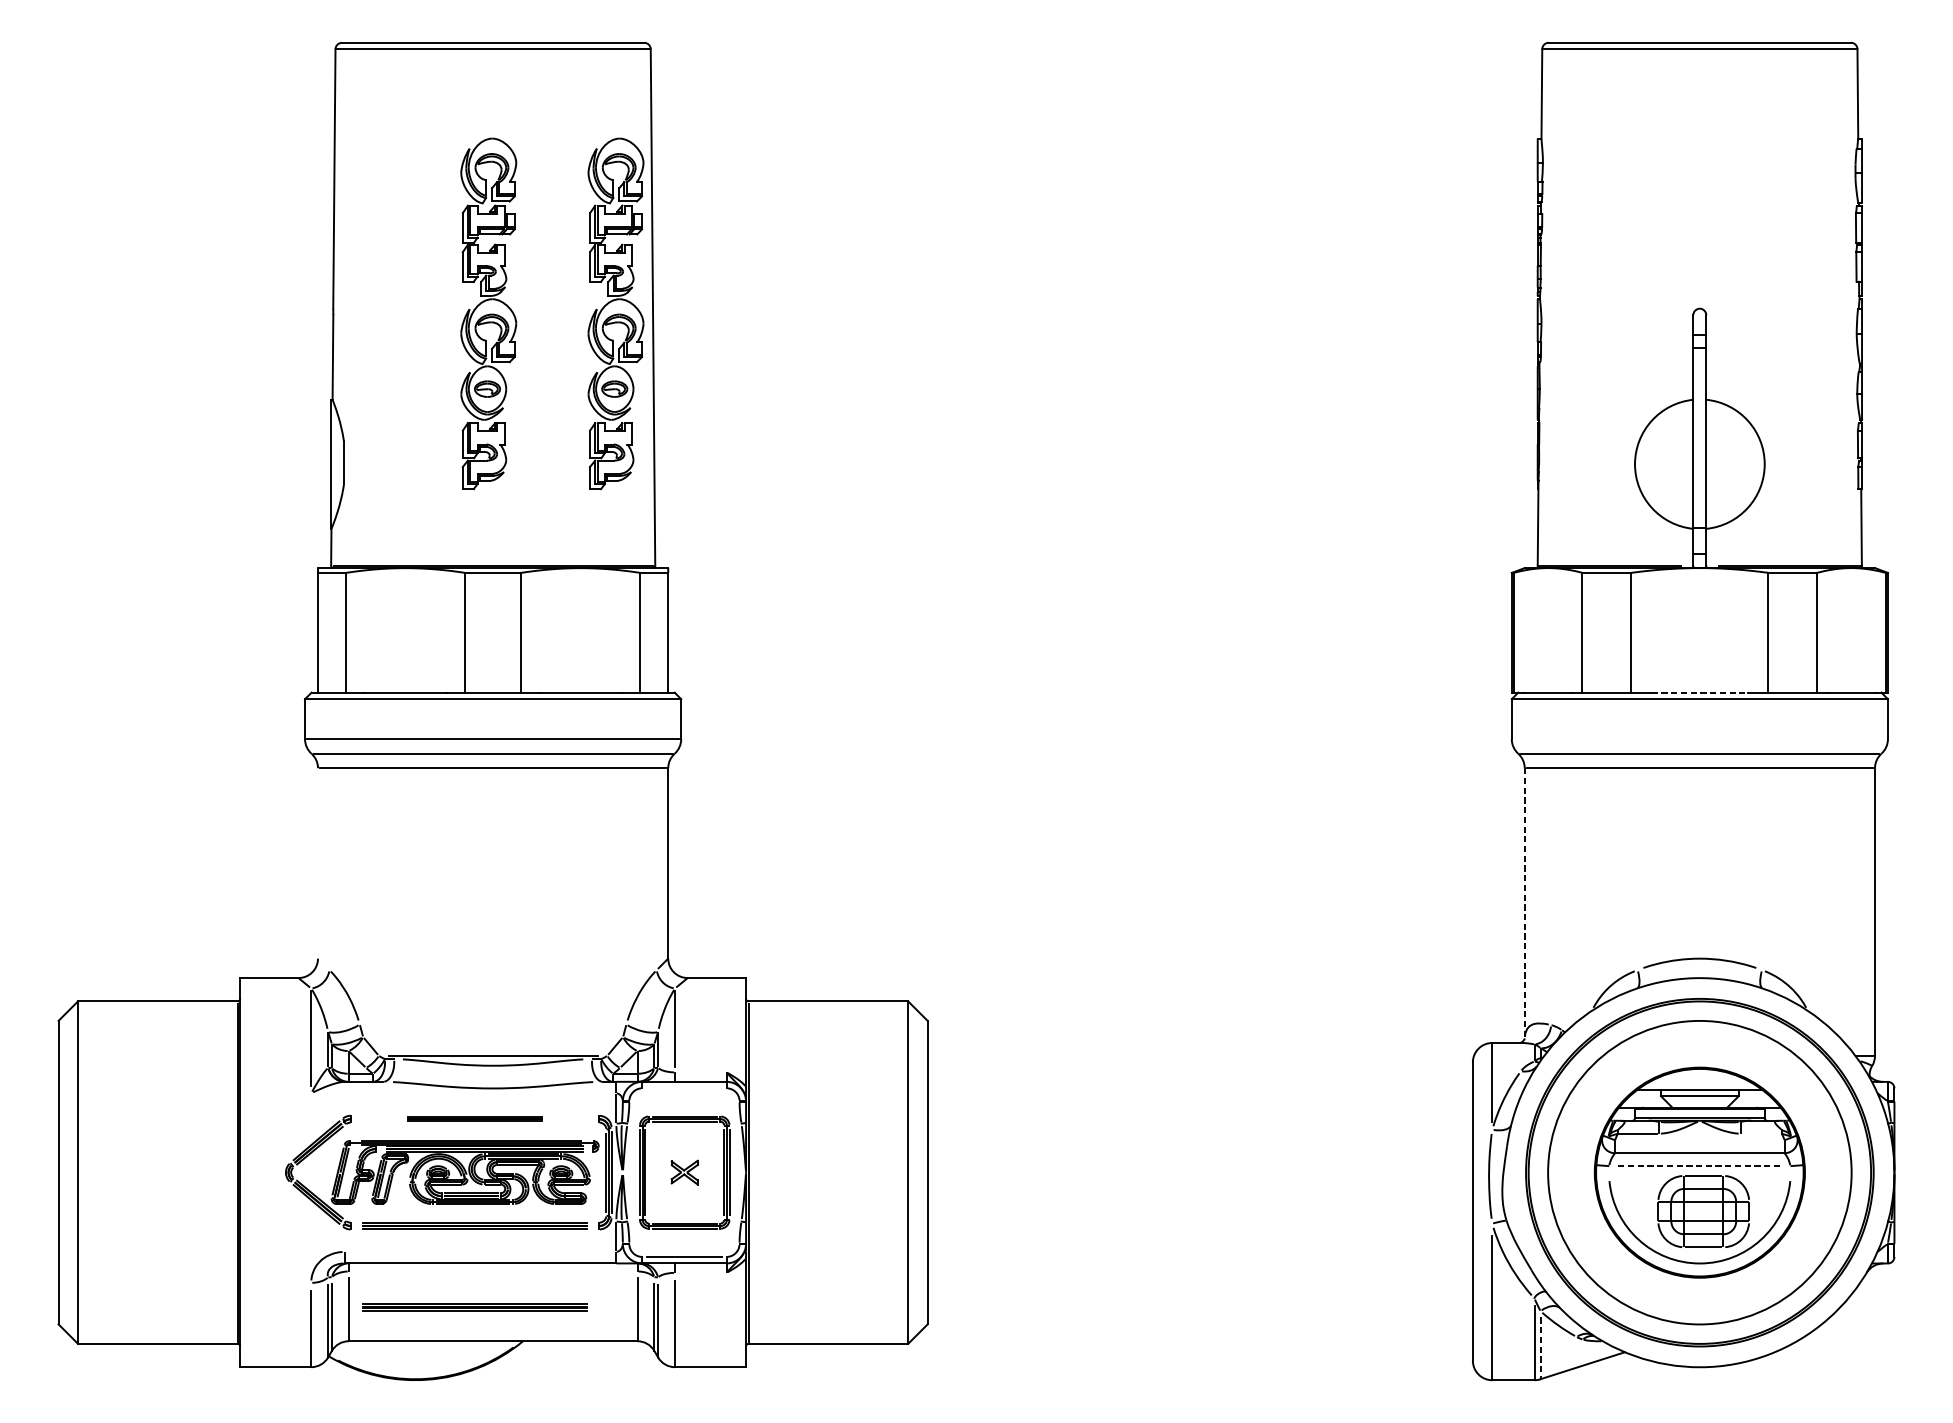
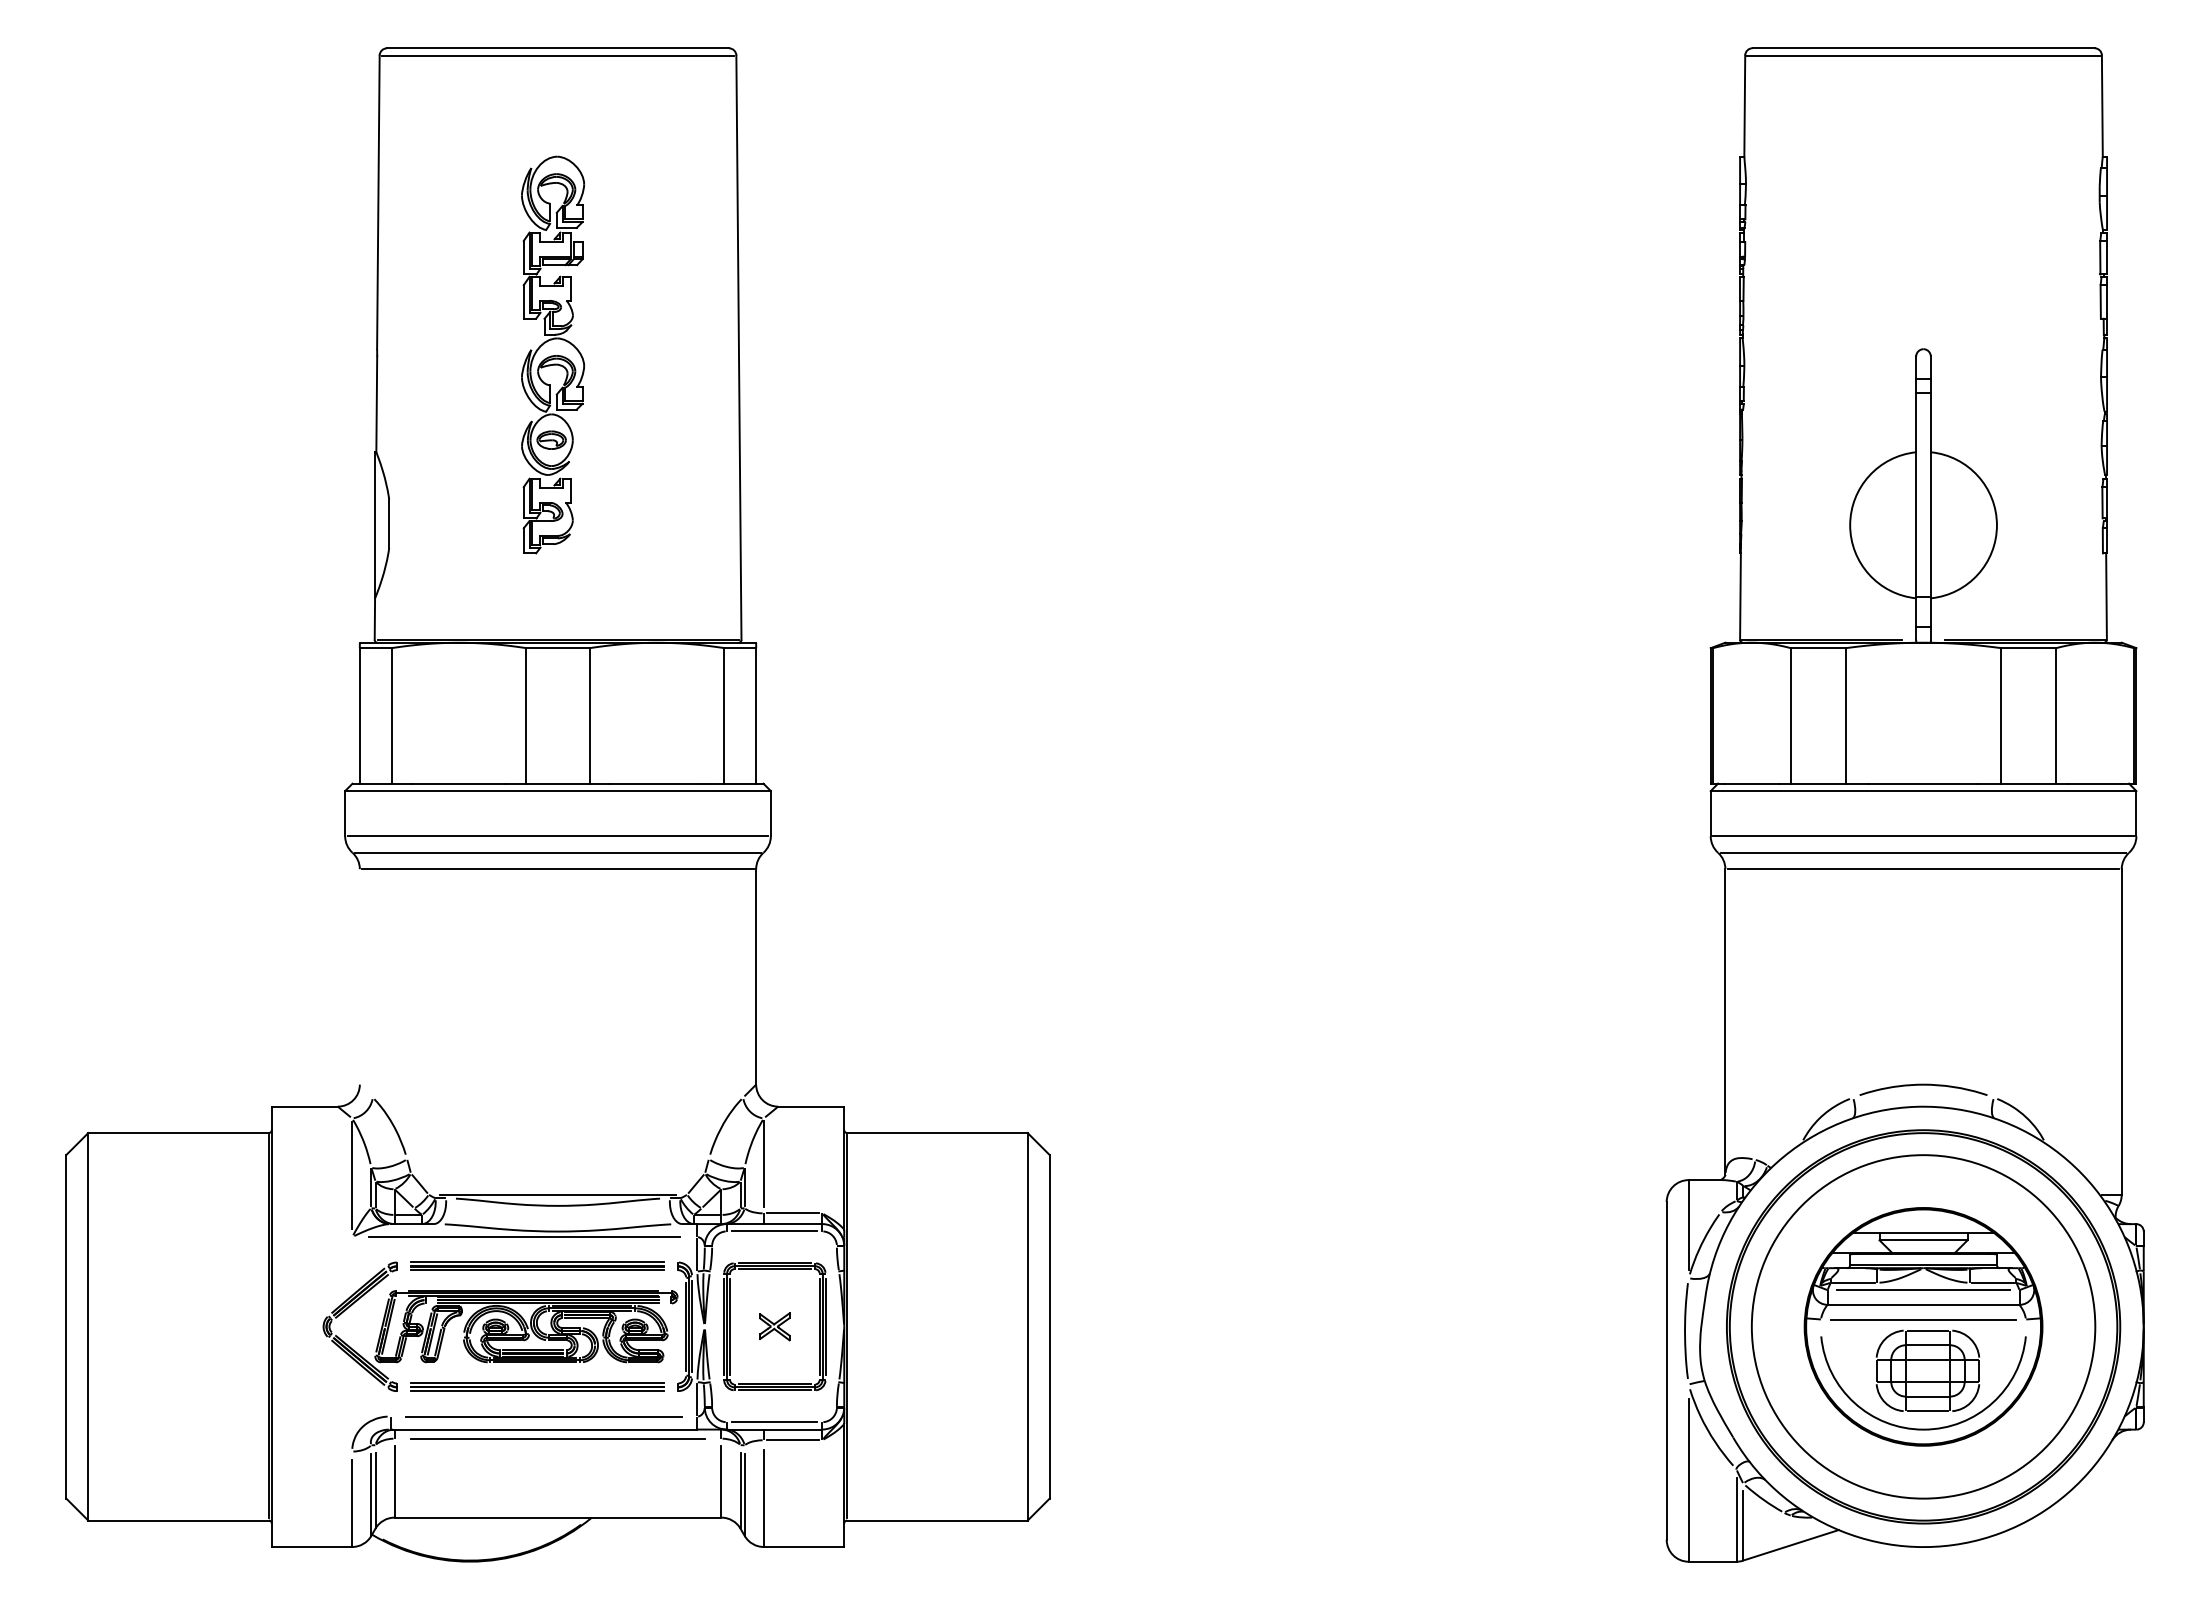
part: (616, 313) -> (697, 354), removed
line: (1699, 692) -> (1923, 783), dashed -> solid
line: (1699, 739) -> (1923, 836), added
line: (1524, 903) -> (1725, 1022), dashed -> solid
line: (700, 1072) -> (792, 1213), added
line: (684, 1088) -> (774, 1231), added
line: (463, 1093) -> (524, 1237), added
part: (475, 1118) -> (537, 1265), size x1.67
line: (1760, 1133) -> (1992, 1282), added
line: (1699, 1140) -> (1923, 1290), added
line: (1699, 1166) -> (1923, 1319), dashed -> solid
line: (480, 1251) -> (543, 1416), added
line: (492, 1271) -> (557, 1438), added
line: (700, 1273) -> (792, 1440), added
part: (475, 1306) -> (537, 1478), removed
line: (1540, 1348) -> (1743, 1525), dashed -> solid

